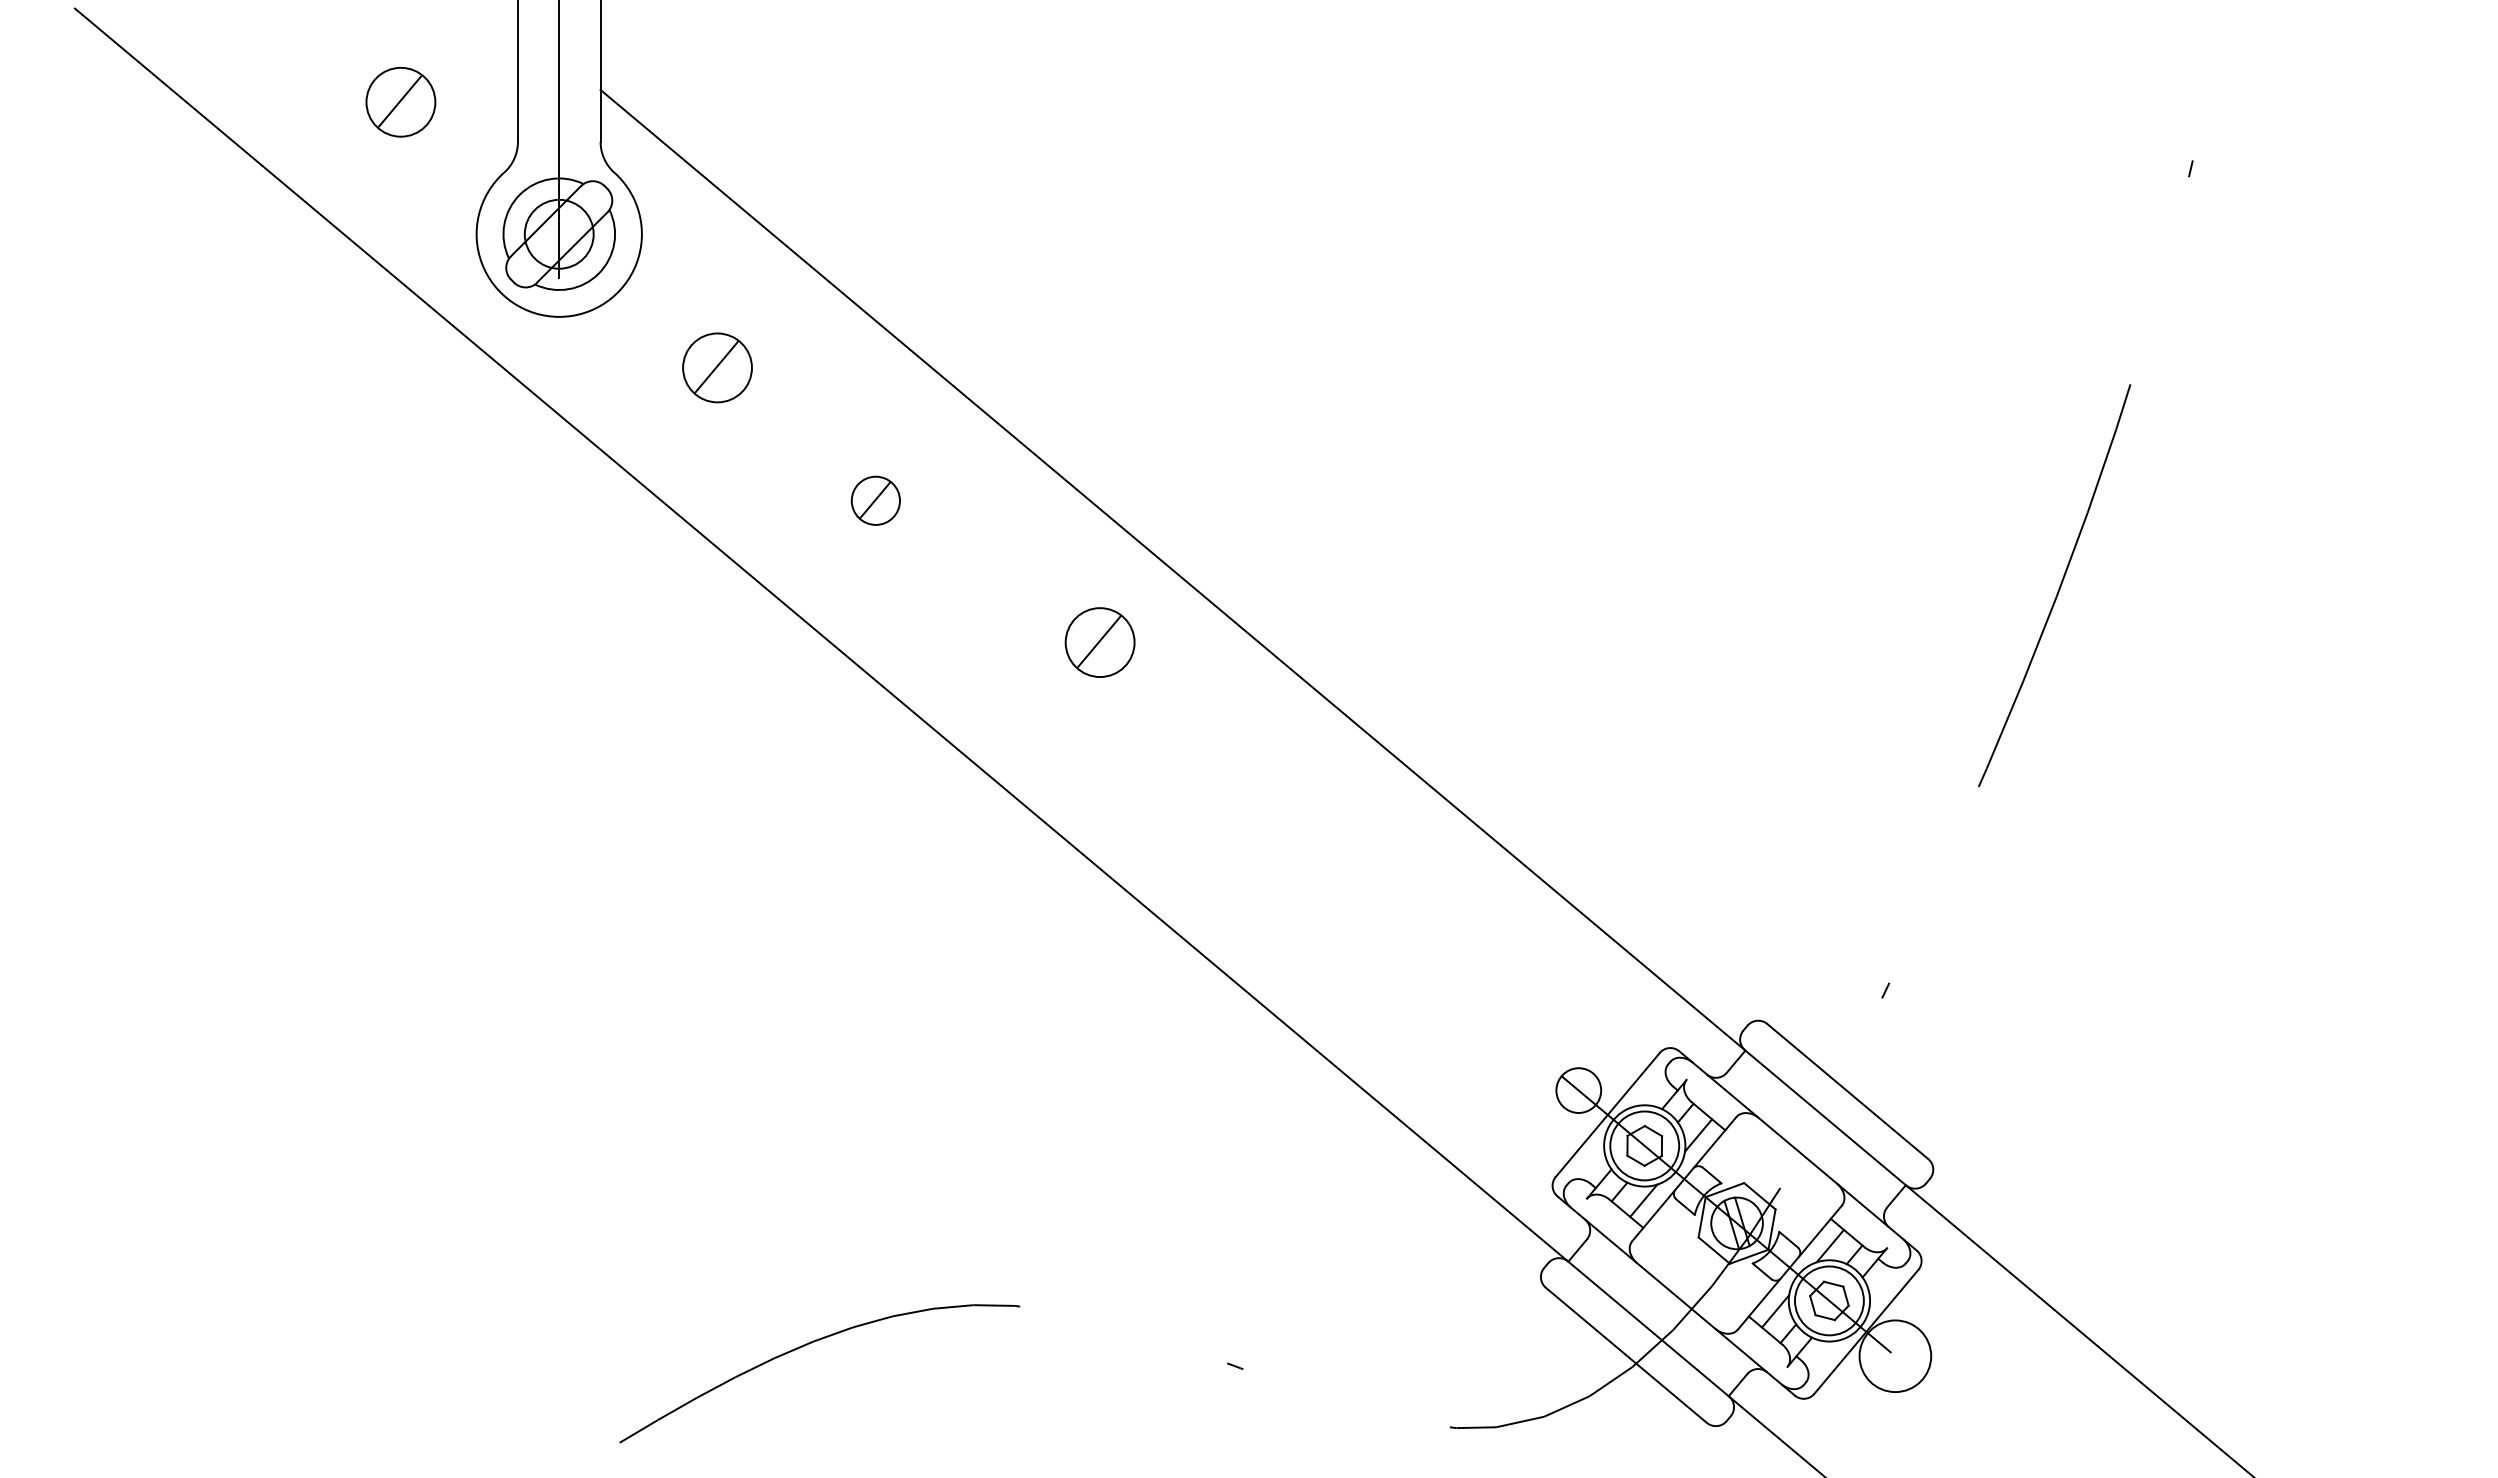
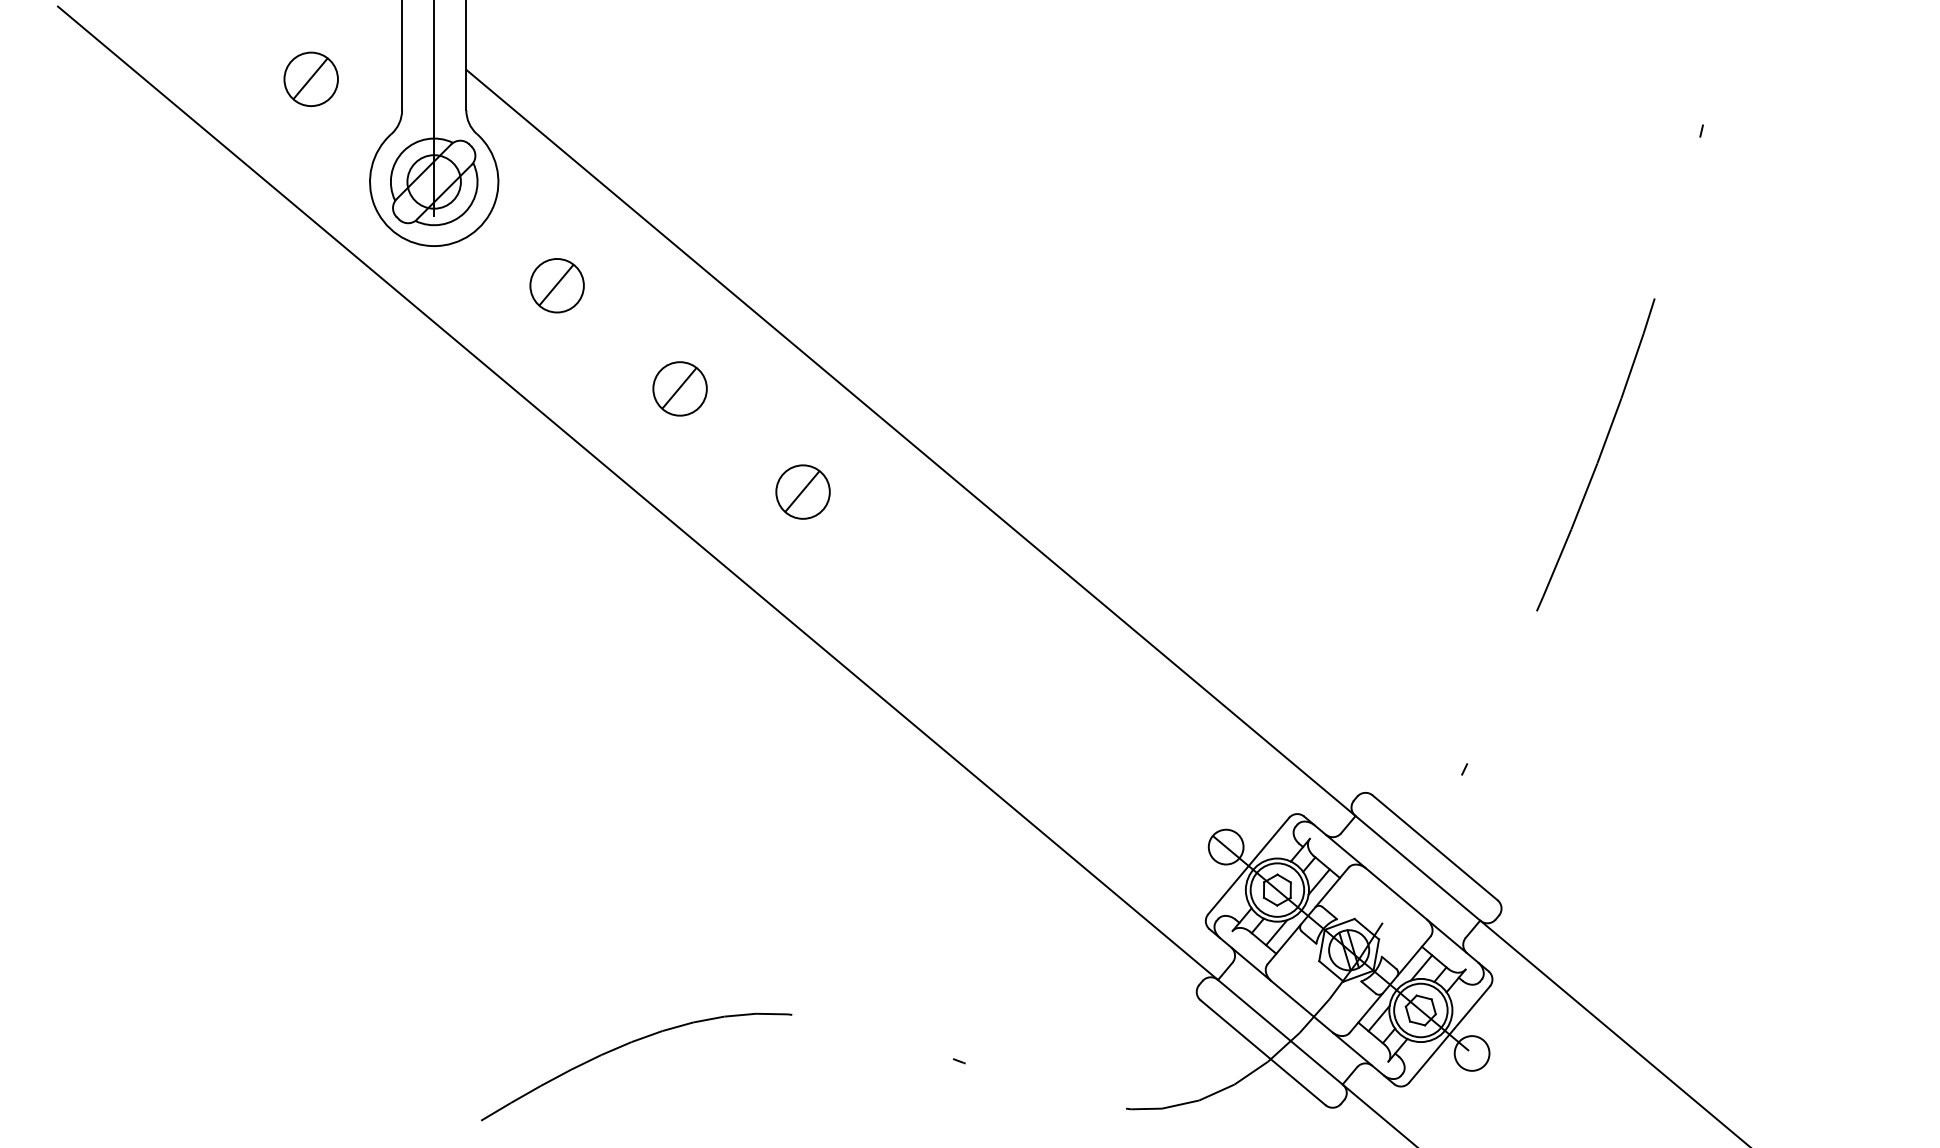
part: (875, 500) -> (679, 388), size x1.43
part: (1099, 642) -> (802, 492), moved
circle: (1895, 1355) -> (1472, 1052), size x0.62

